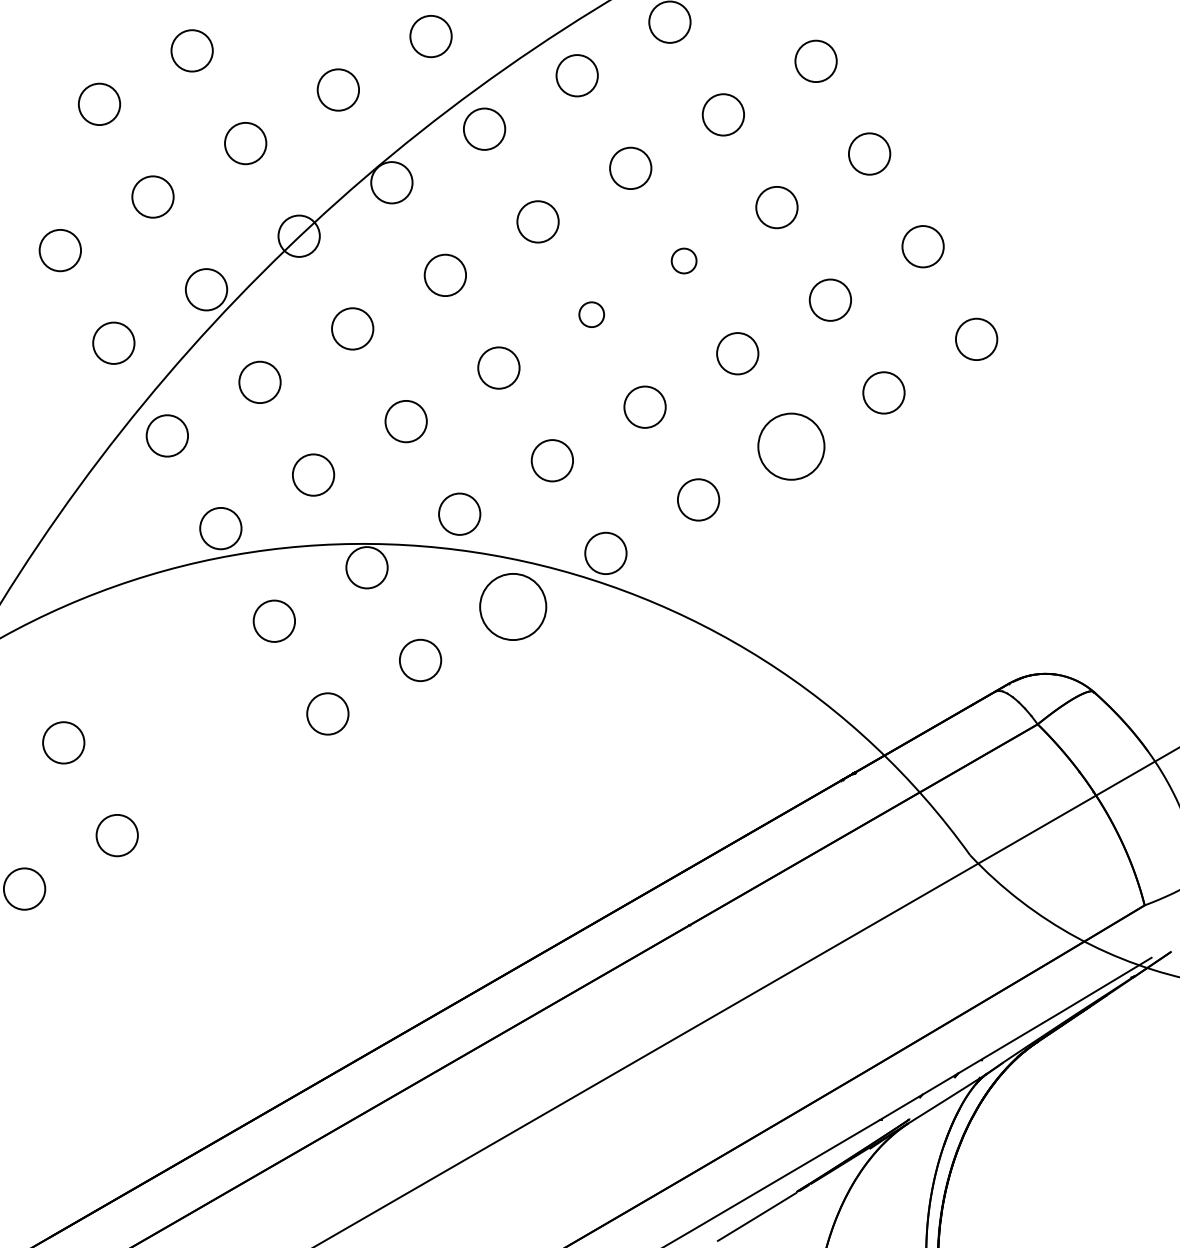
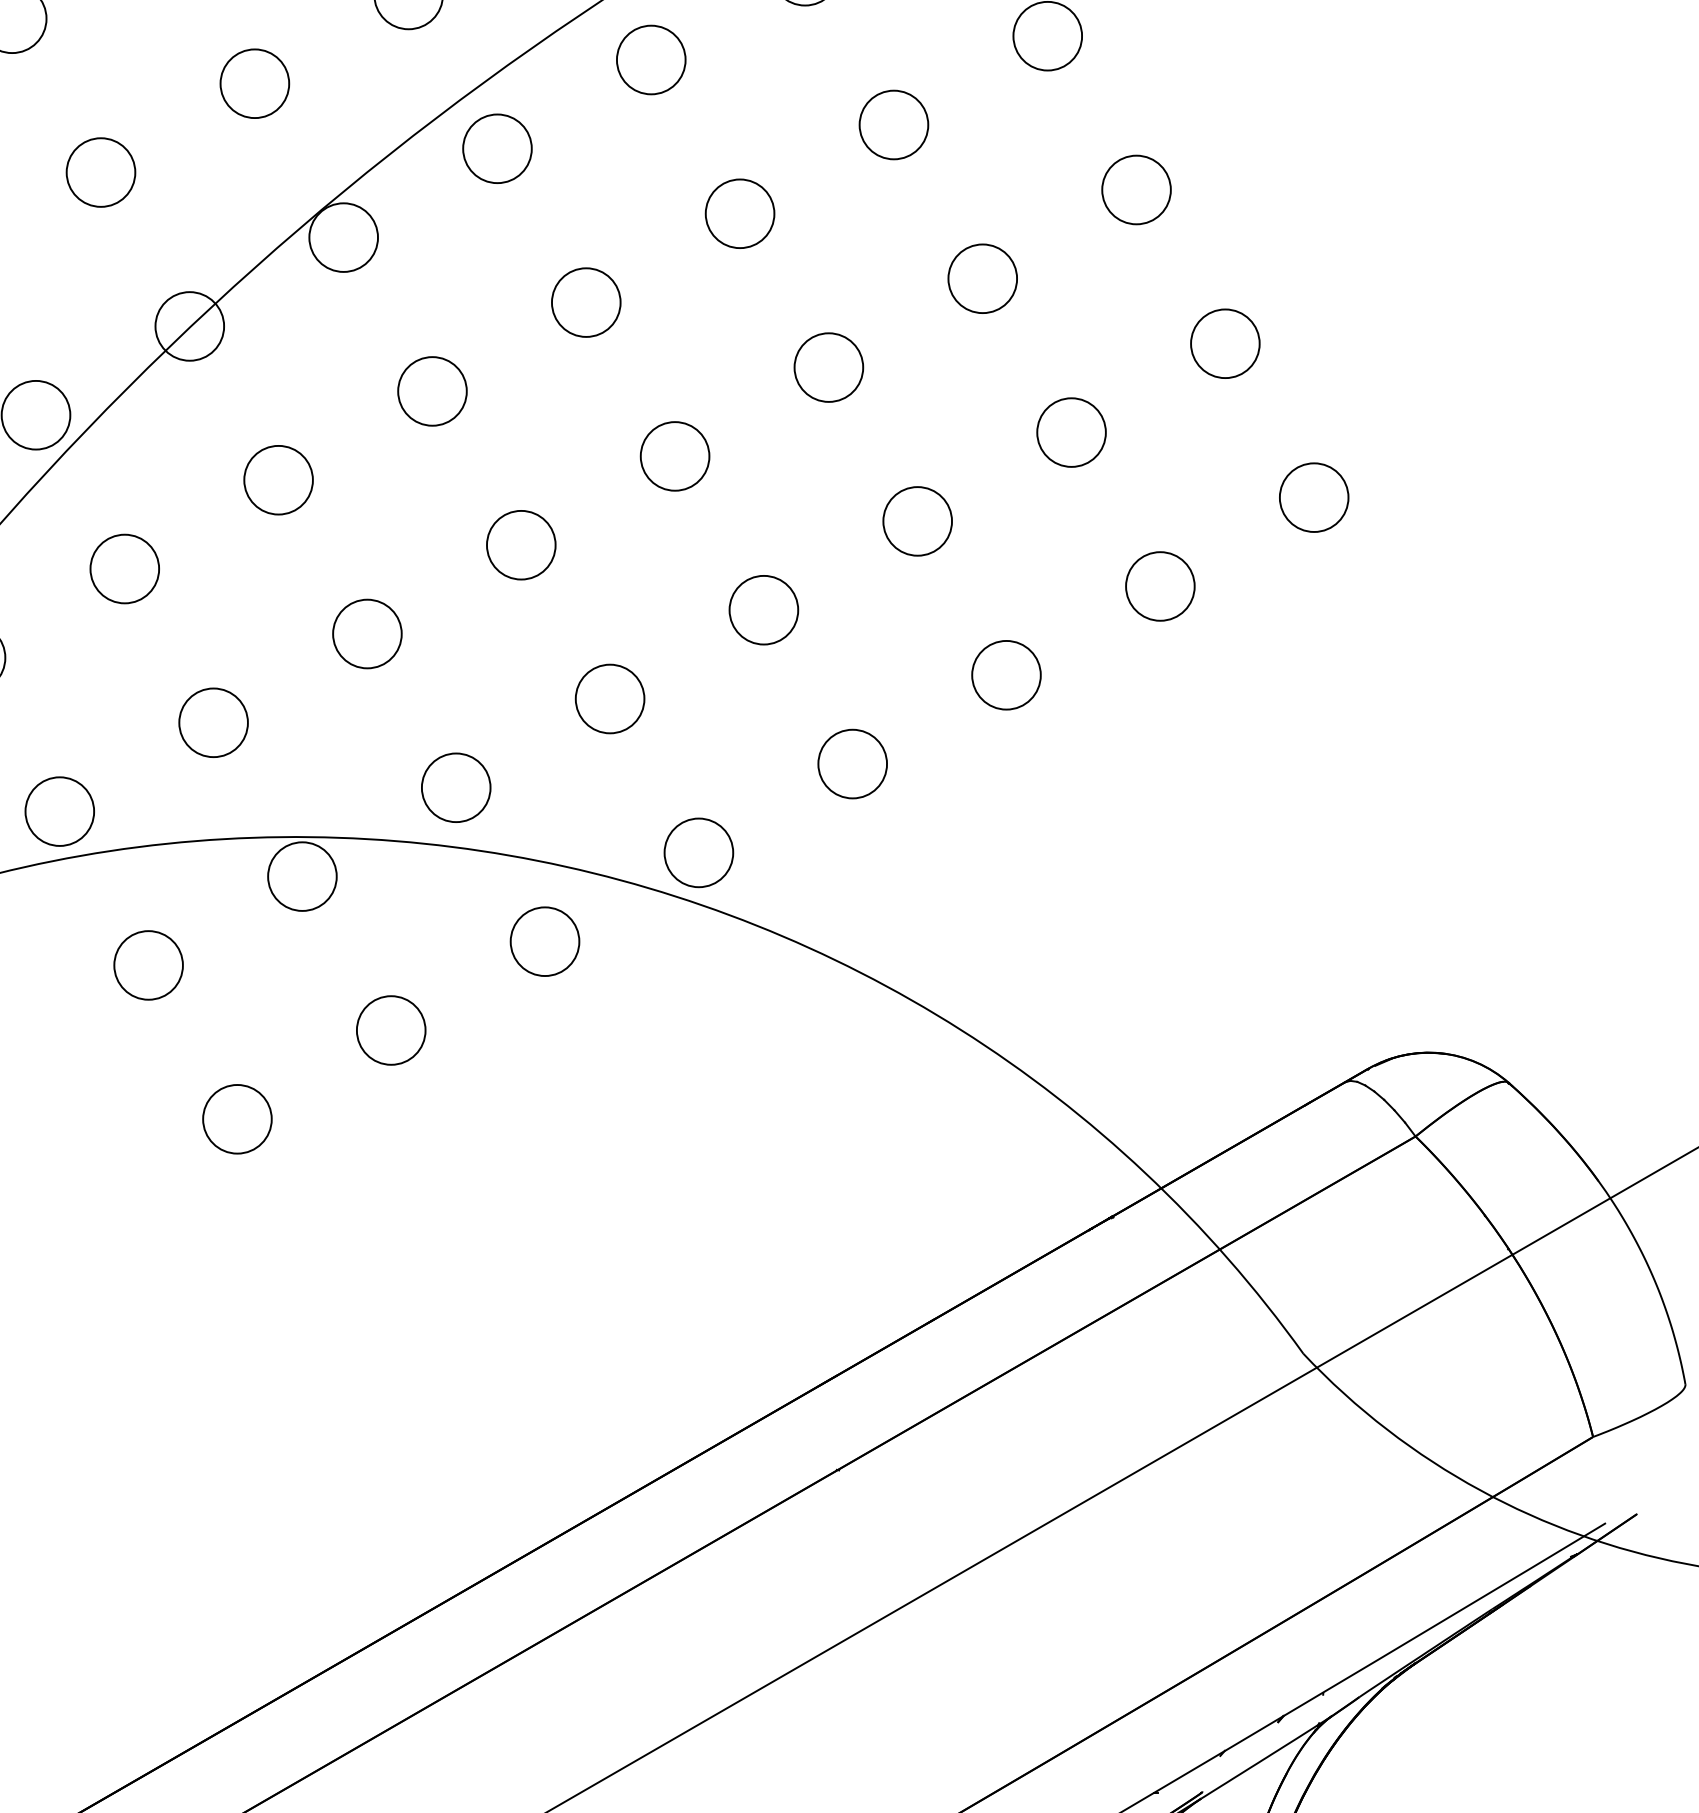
circle: (683, 260) -> (827, 366), size x1.67
circle: (591, 314) -> (674, 456), size x1.67
circle: (790, 445) -> (1005, 673), size x0.62
circle: (512, 606) -> (543, 940), size x0.62

